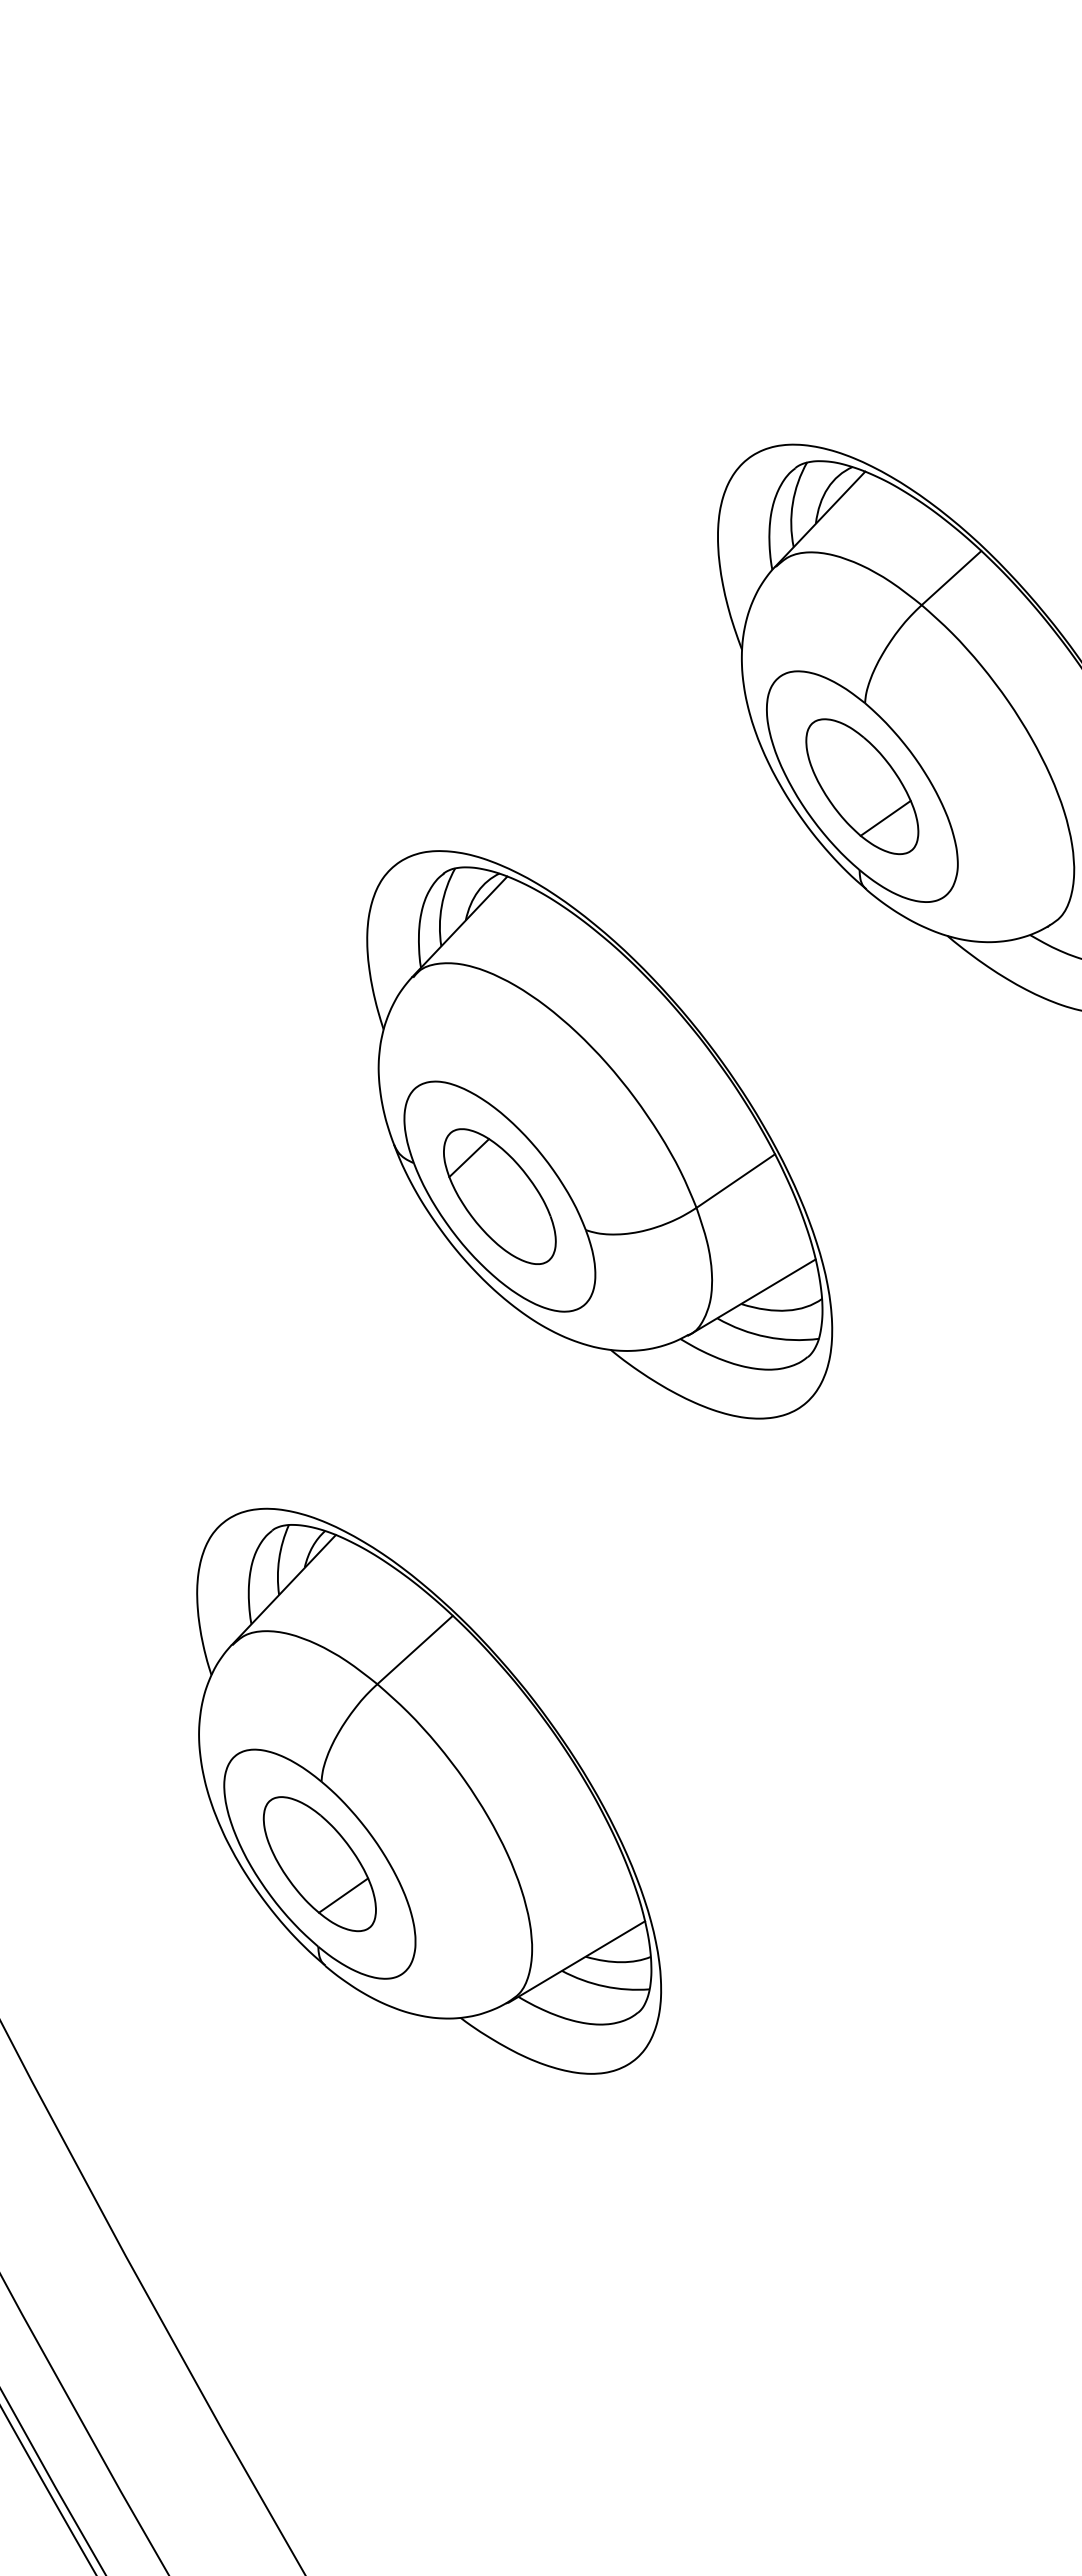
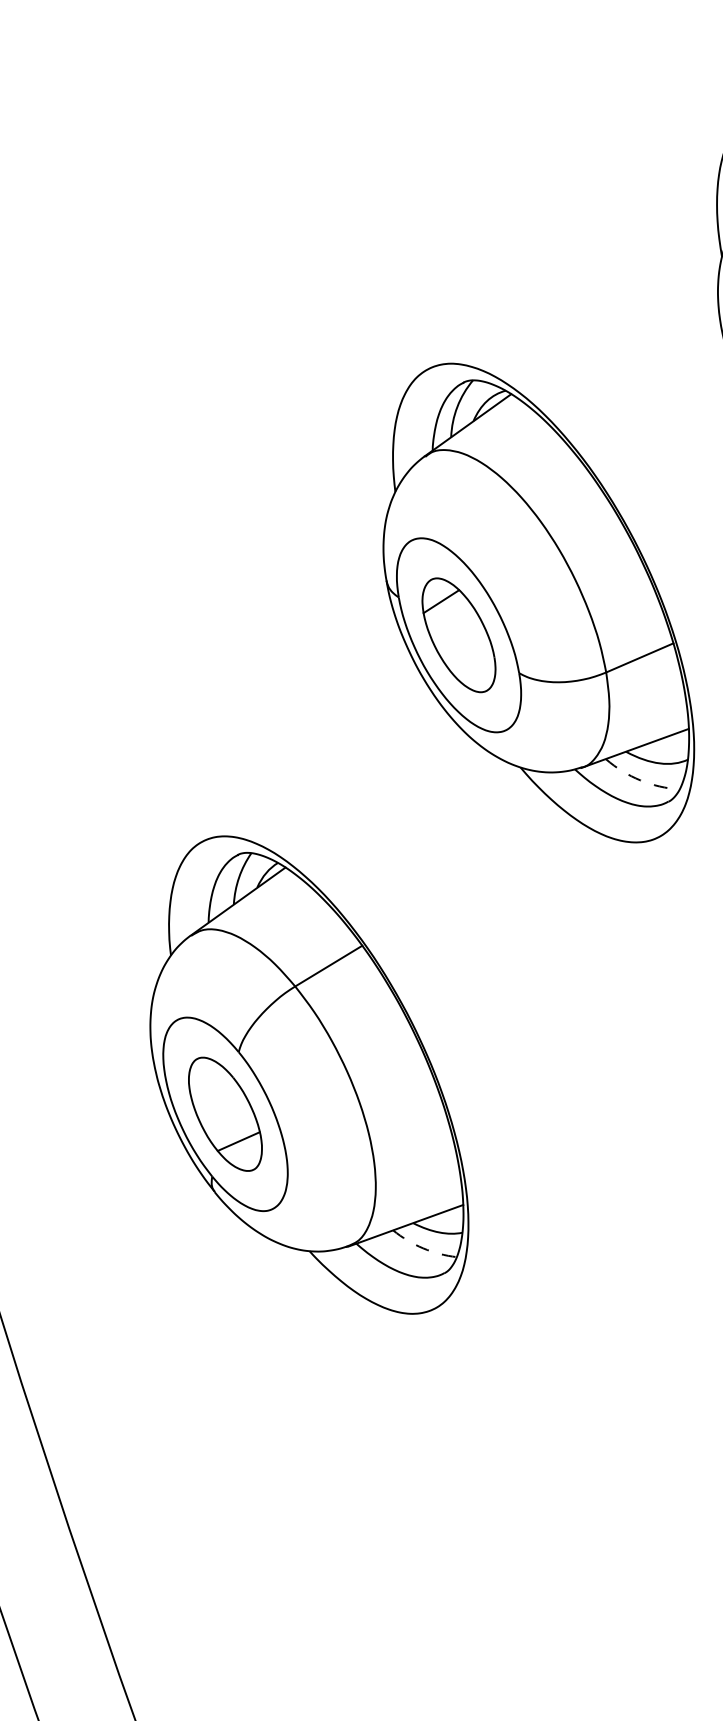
arc: (766, 1336) -> (640, 780), solid -> dashed
arc: (604, 1986) -> (423, 1248), solid -> dashed

